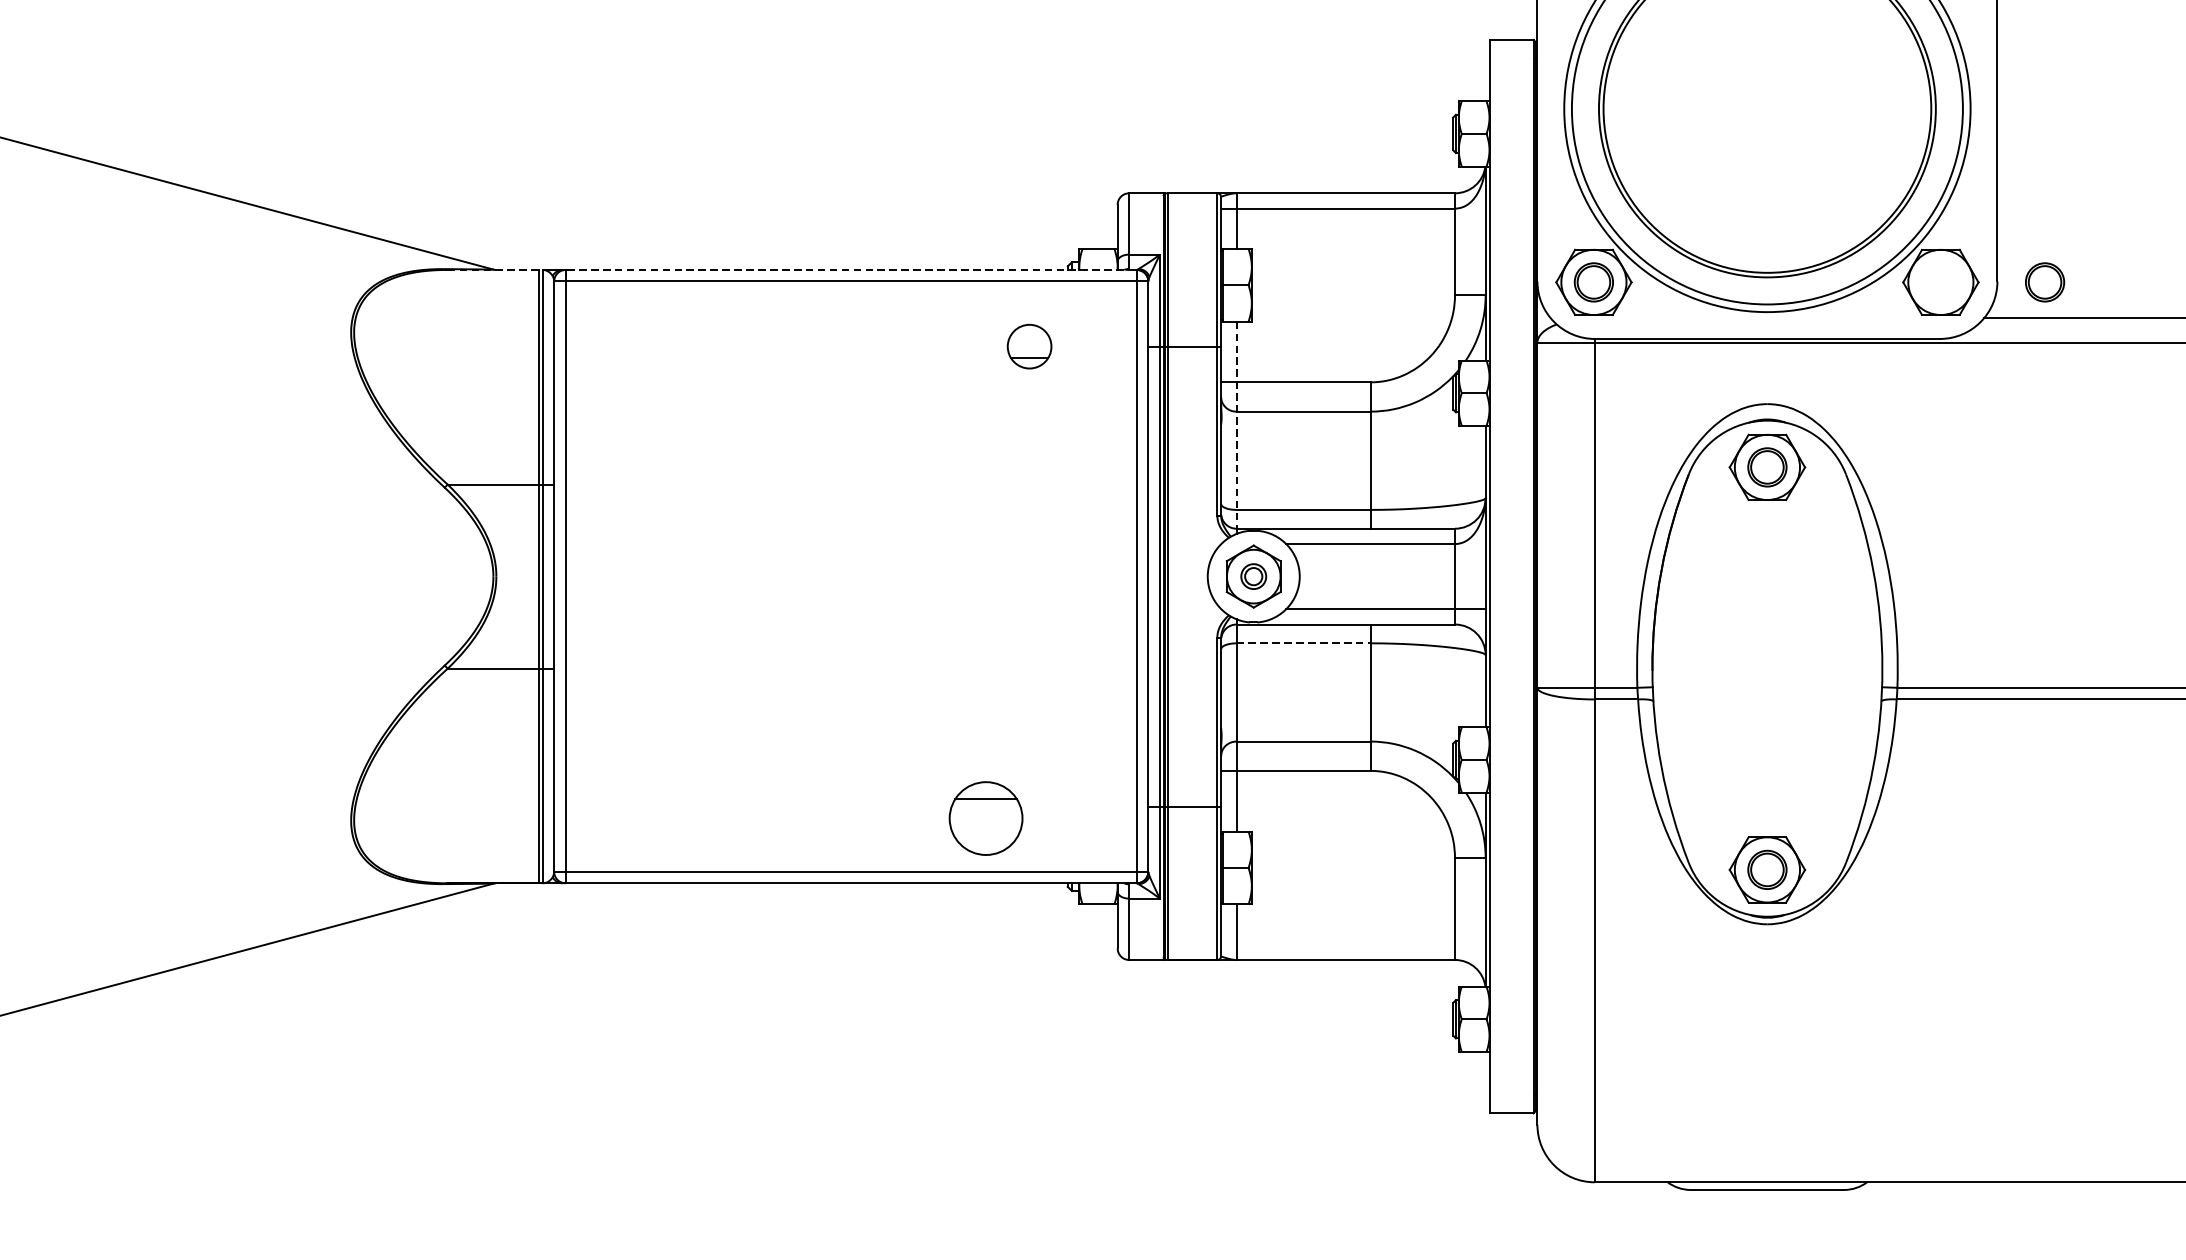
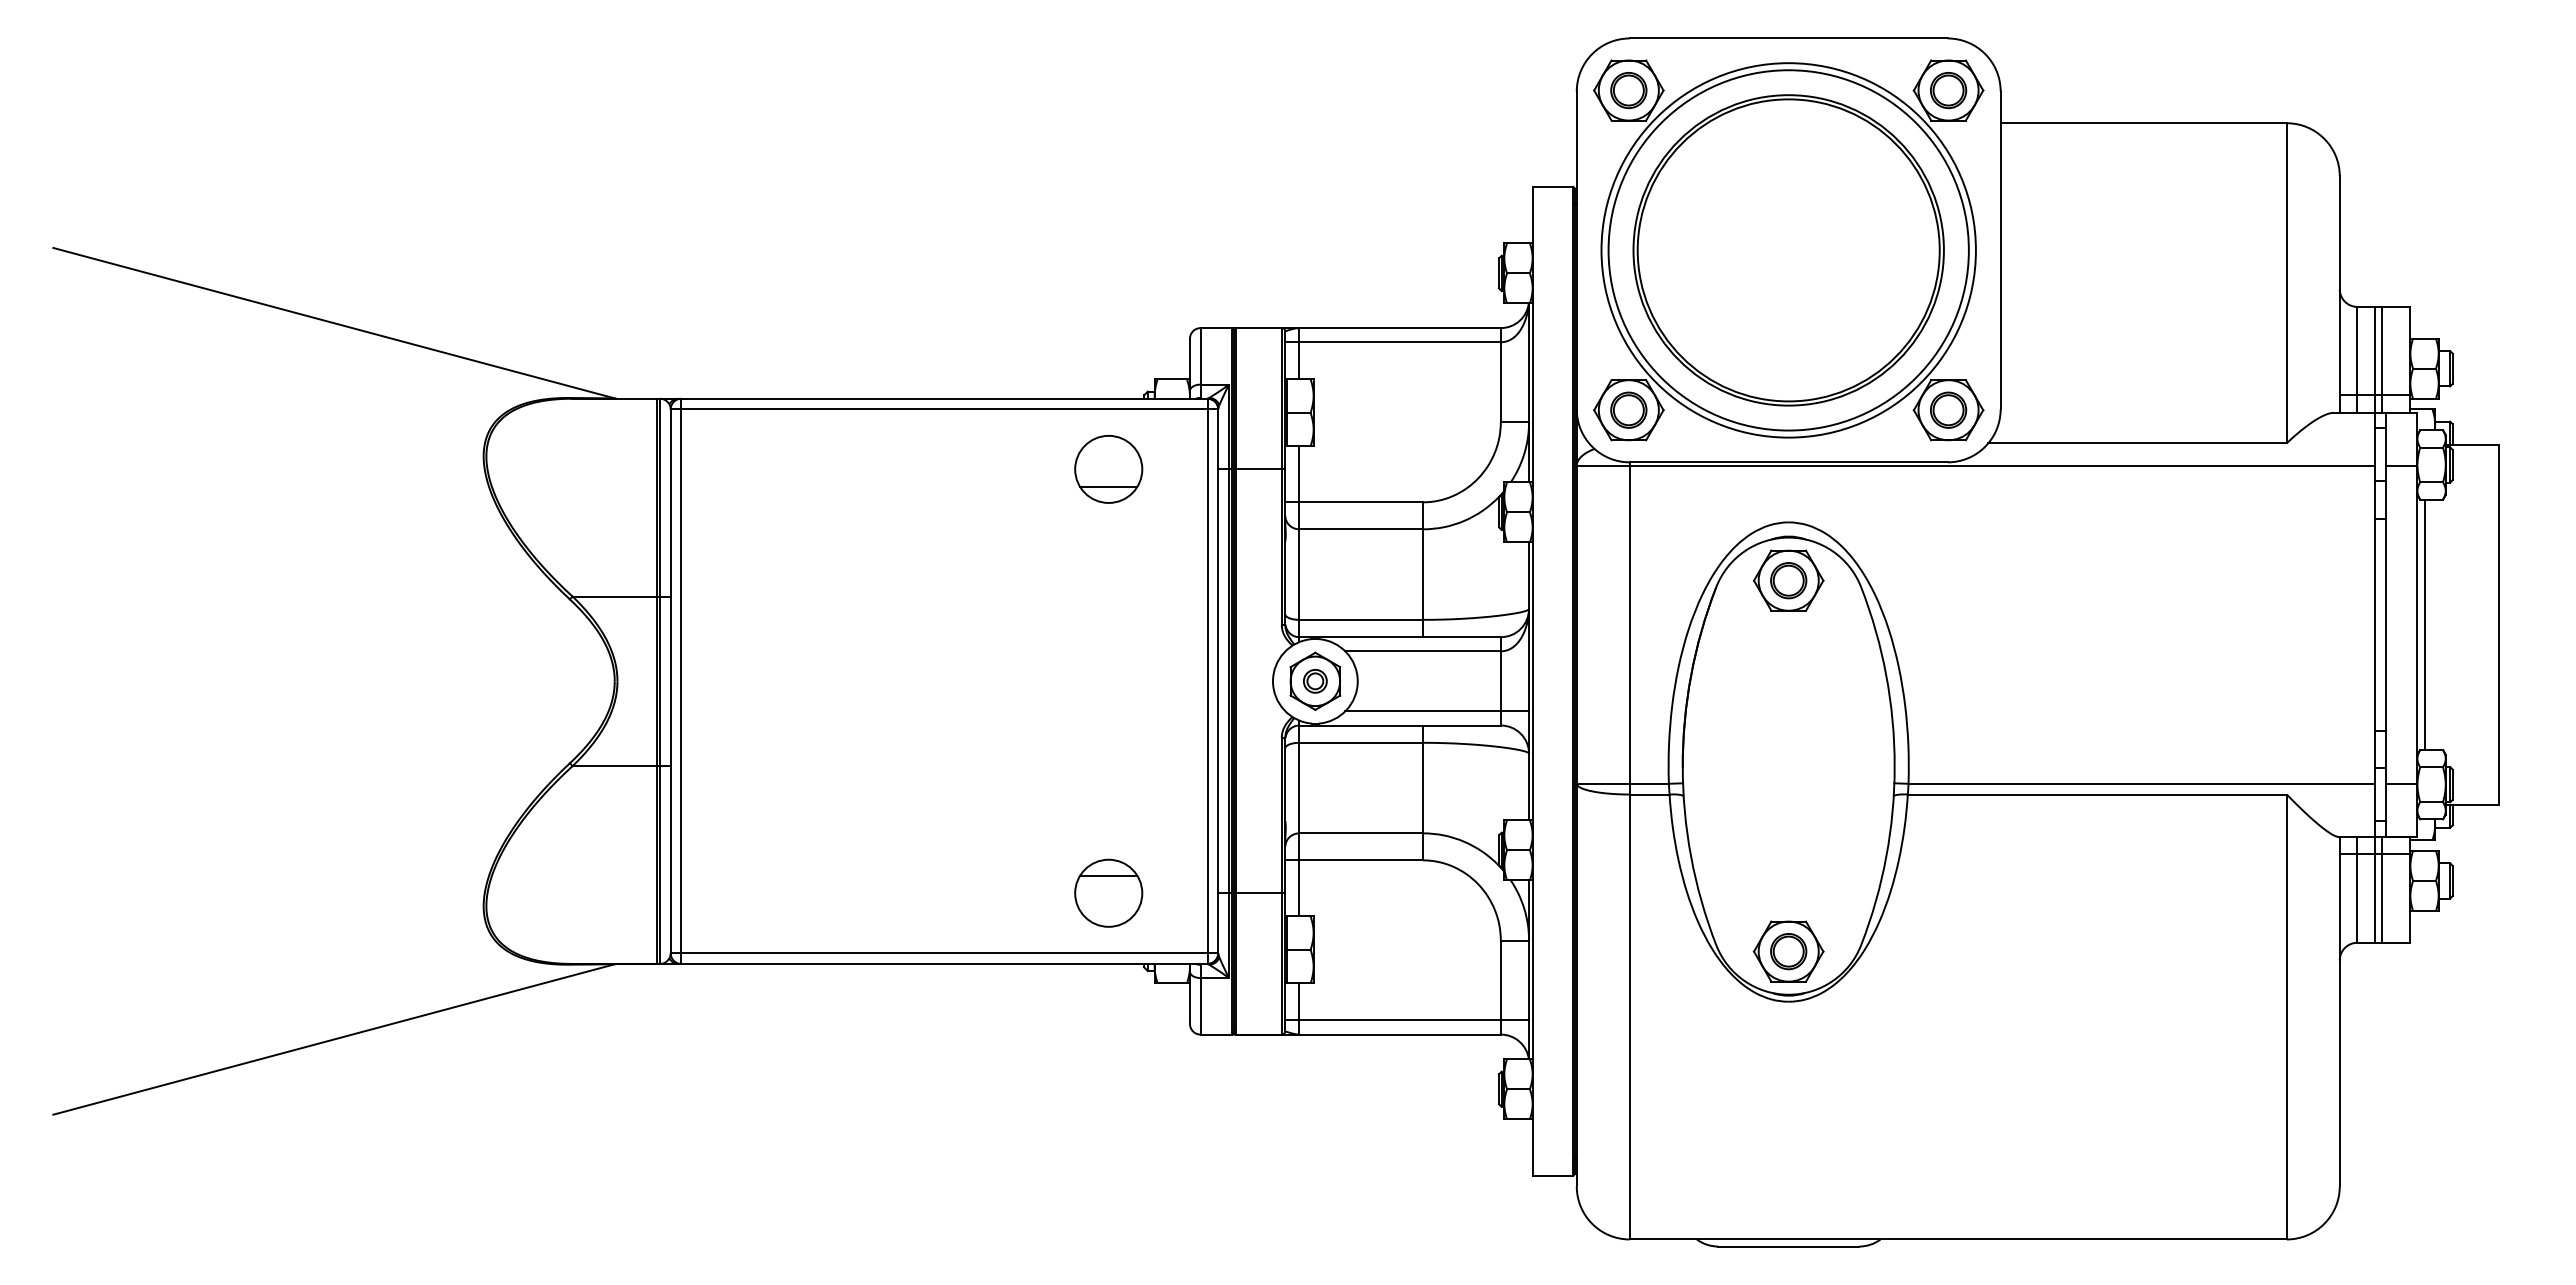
line: (792, 269) -> (890, 398), dashed -> solid
part: (2044, 281) -> (1948, 409), moved
part: (1029, 346) -> (1108, 469), size x1.67
line: (1236, 425) -> (1299, 542), dashed -> solid
line: (1303, 642) -> (1361, 742), dashed -> solid
part: (985, 817) -> (1108, 892), moved
line: (1353, 944) -> (1407, 1020), added

